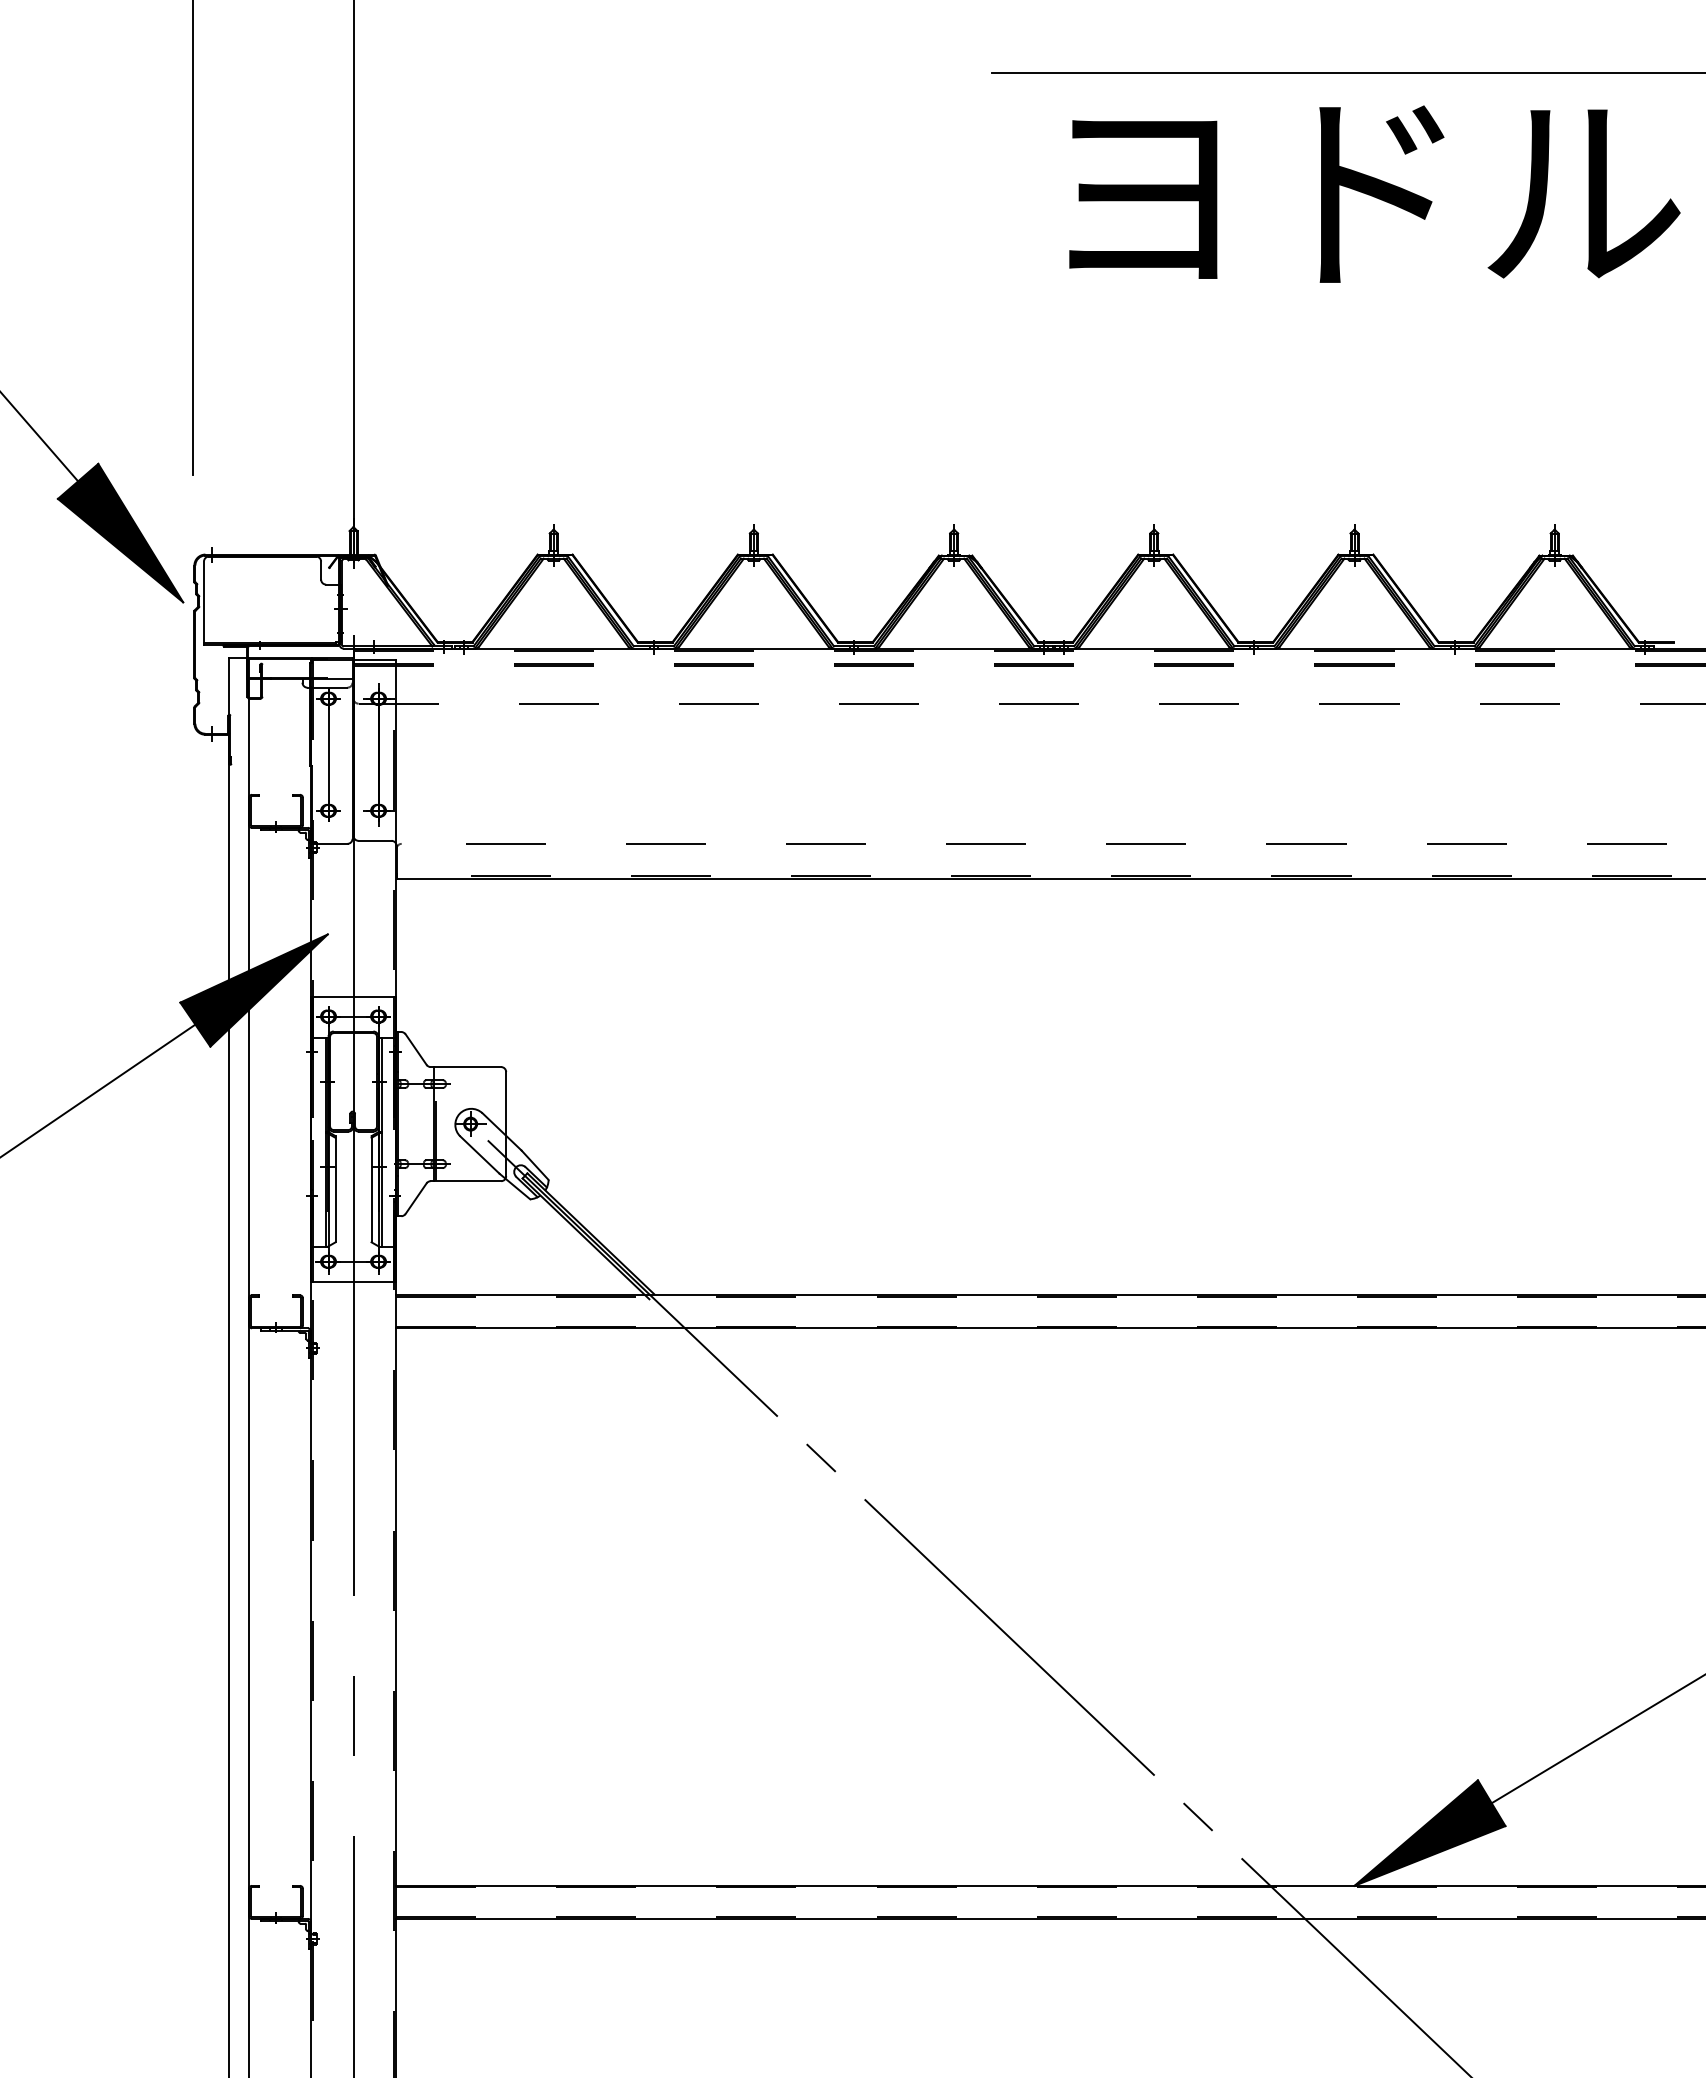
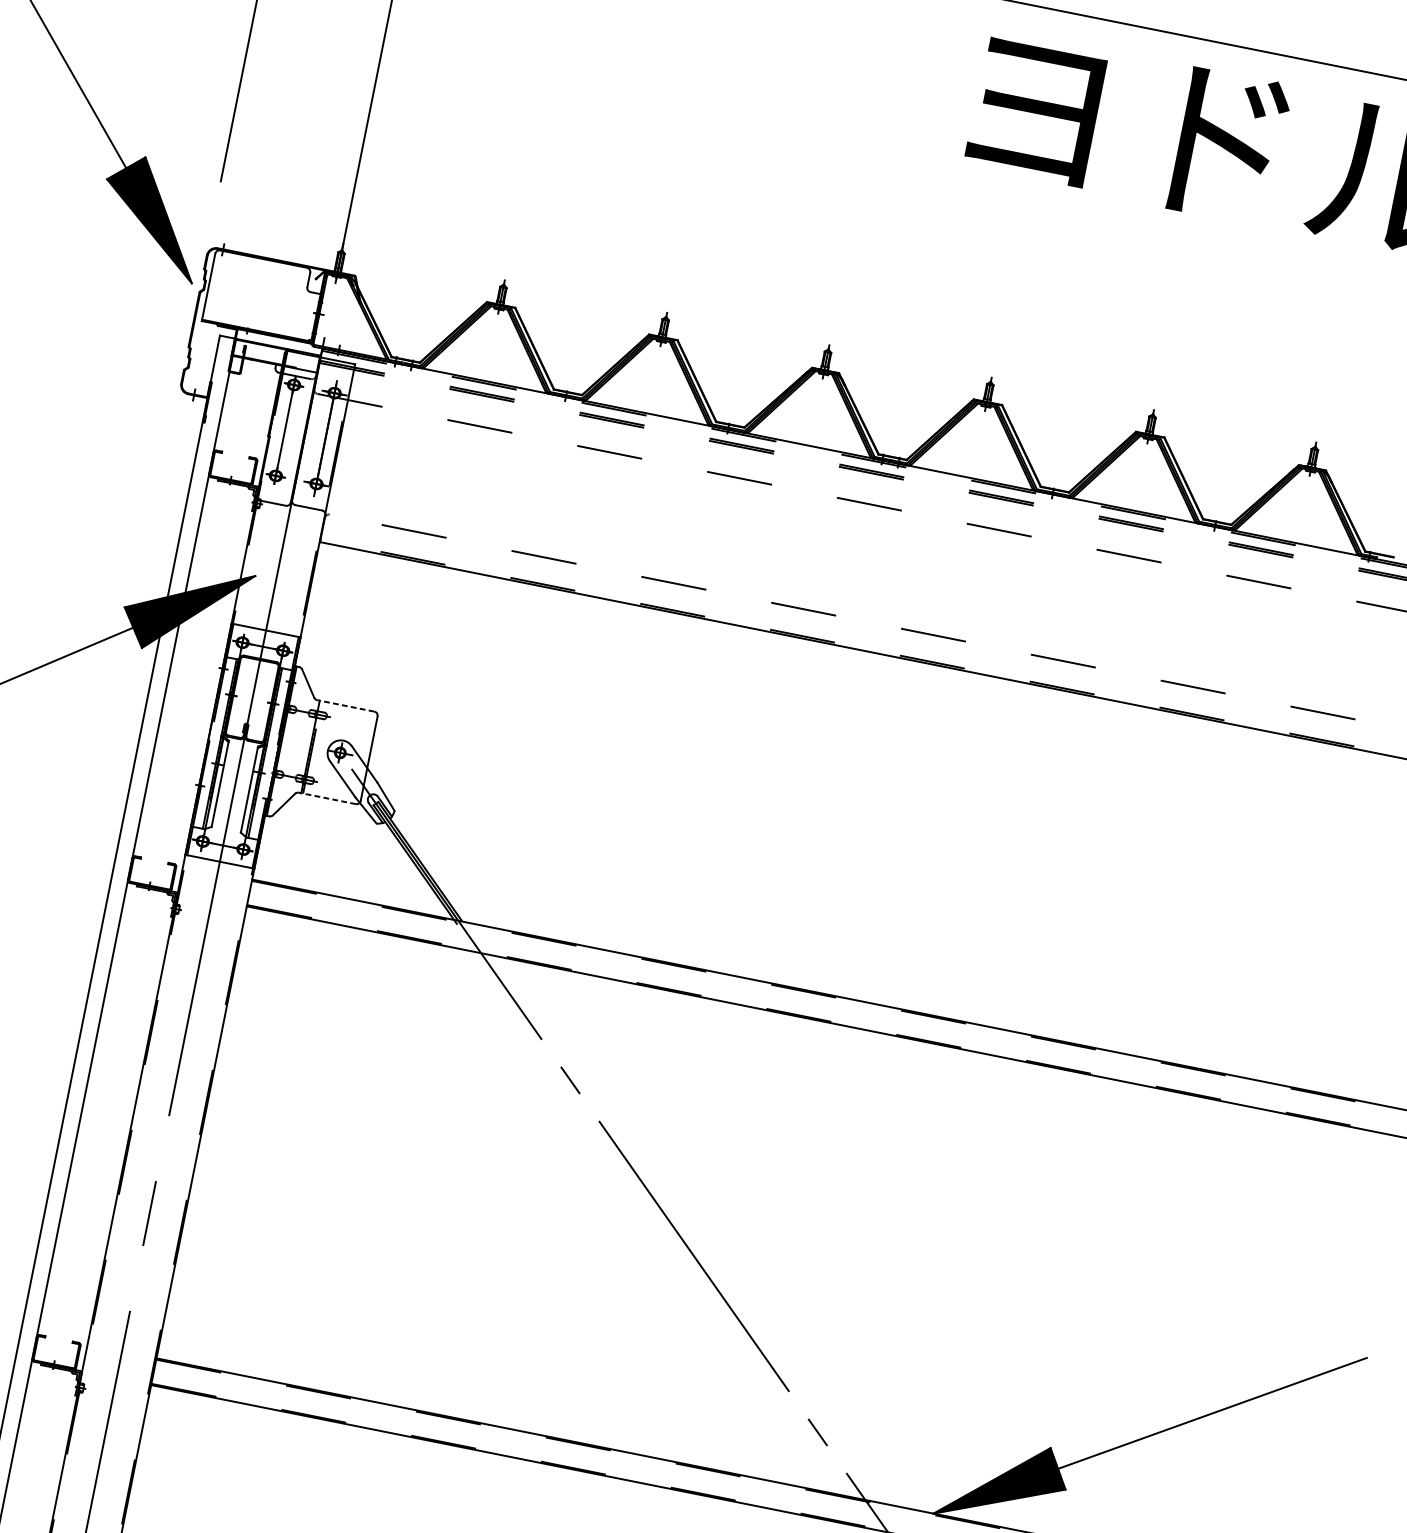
line: (465, 1067) -> (345, 706), solid -> dashed
line: (465, 1181) -> (326, 798), solid -> dashed

